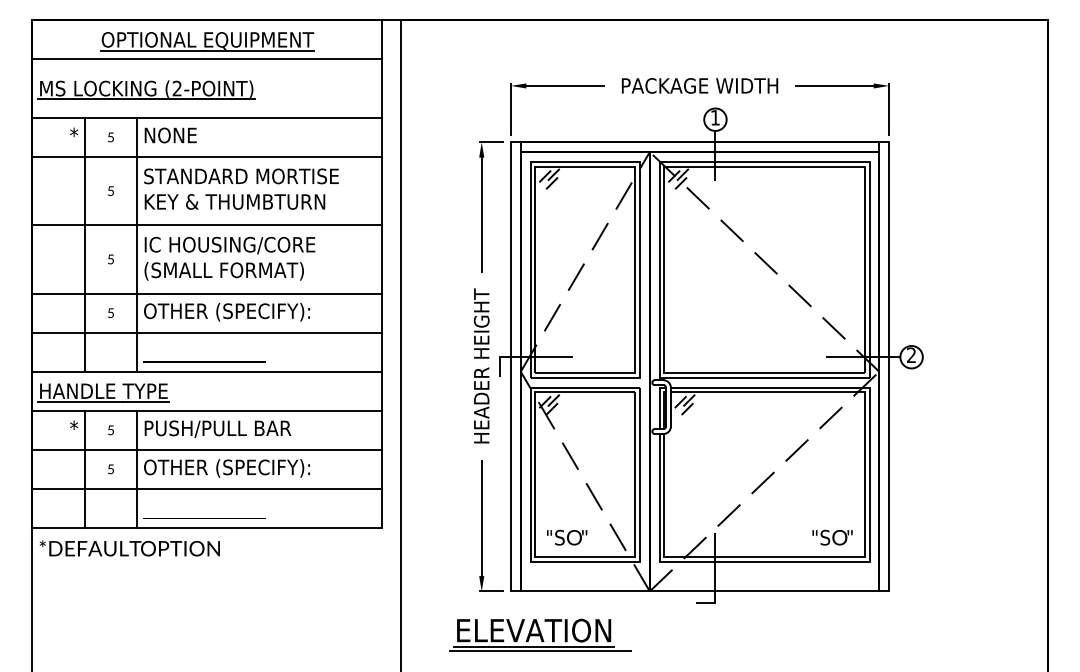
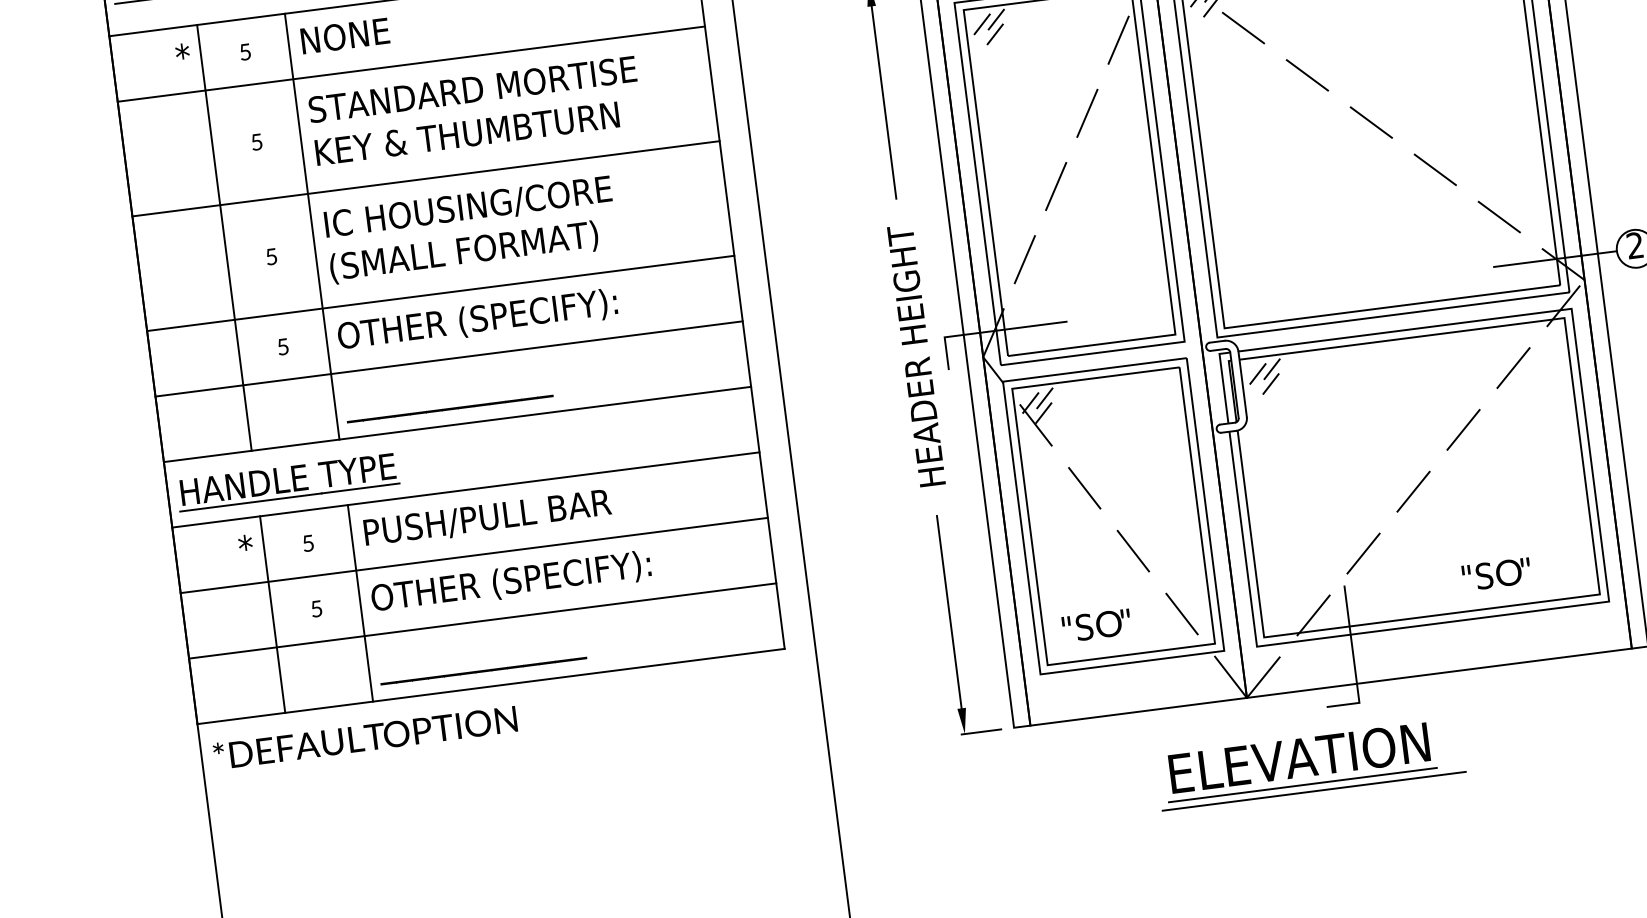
text: (832, 537) -> (1496, 574), moved
part: (540, 634) -> (1310, 763), moved

